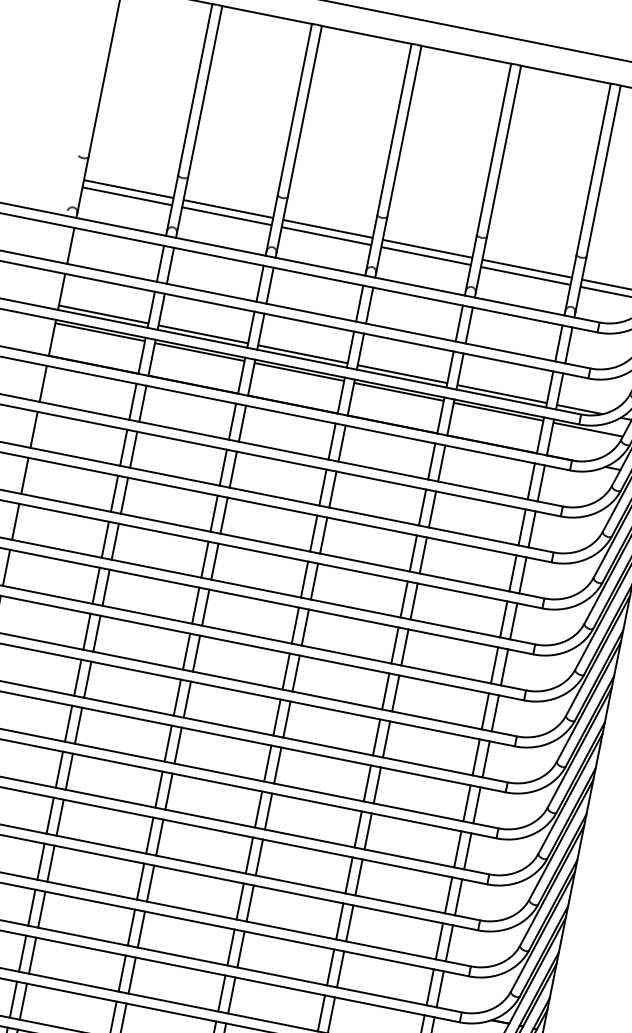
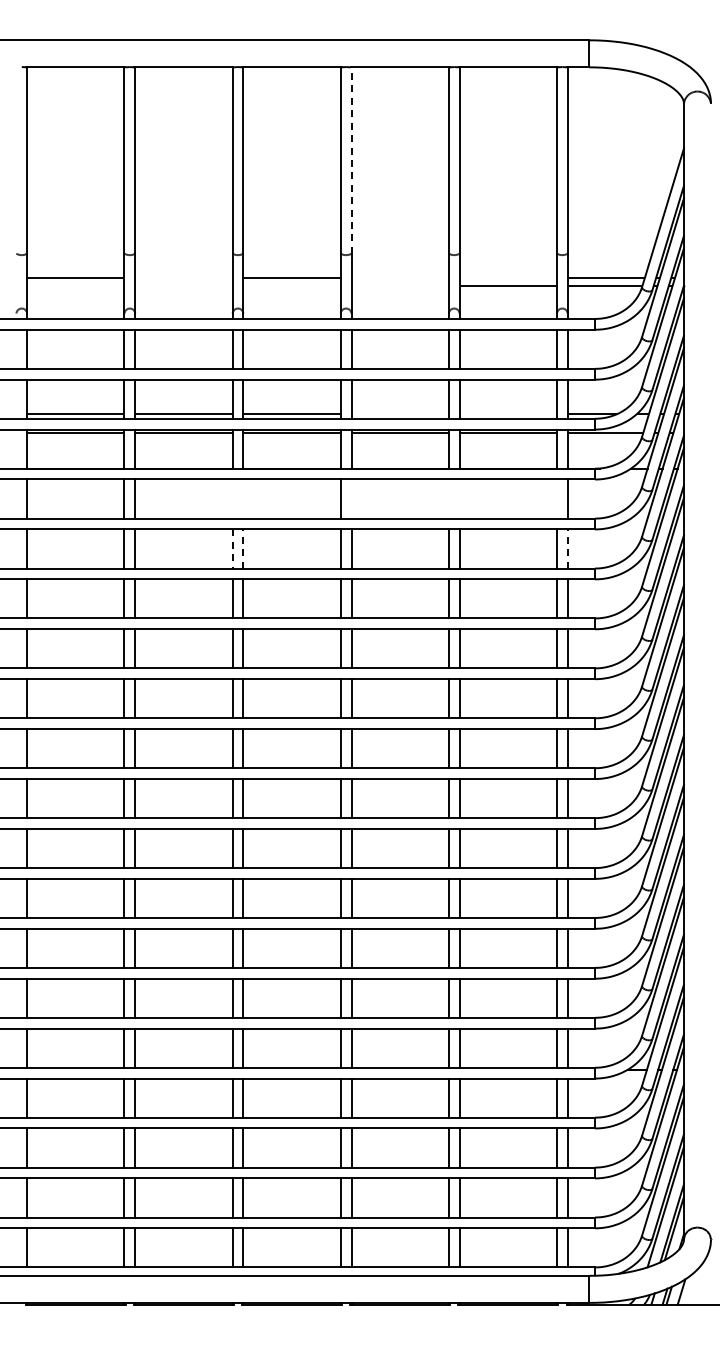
line: (404, 131) -> (351, 160), solid -> dashed
line: (127, 196) -> (75, 285), removed
line: (228, 208) -> (183, 277), removed
line: (226, 215) -> (183, 285), removed
line: (326, 235) -> (291, 285), removed
line: (427, 248) -> (399, 277), removed
line: (425, 255) -> (399, 285), removed
line: (526, 268) -> (507, 277), removed
line: (402, 373) -> (399, 413), removed
line: (501, 393) -> (507, 413), removed
line: (232, 421) -> (232, 498), removed
line: (242, 423) -> (243, 498), removed
line: (342, 443) -> (351, 498), removed
line: (431, 460) -> (448, 498), removed
line: (441, 462) -> (459, 498), removed
line: (223, 467) -> (232, 548), solid -> dashed
line: (233, 469) -> (243, 548), solid -> dashed
line: (531, 480) -> (556, 498), removed
line: (531, 528) -> (567, 548), solid -> dashed

